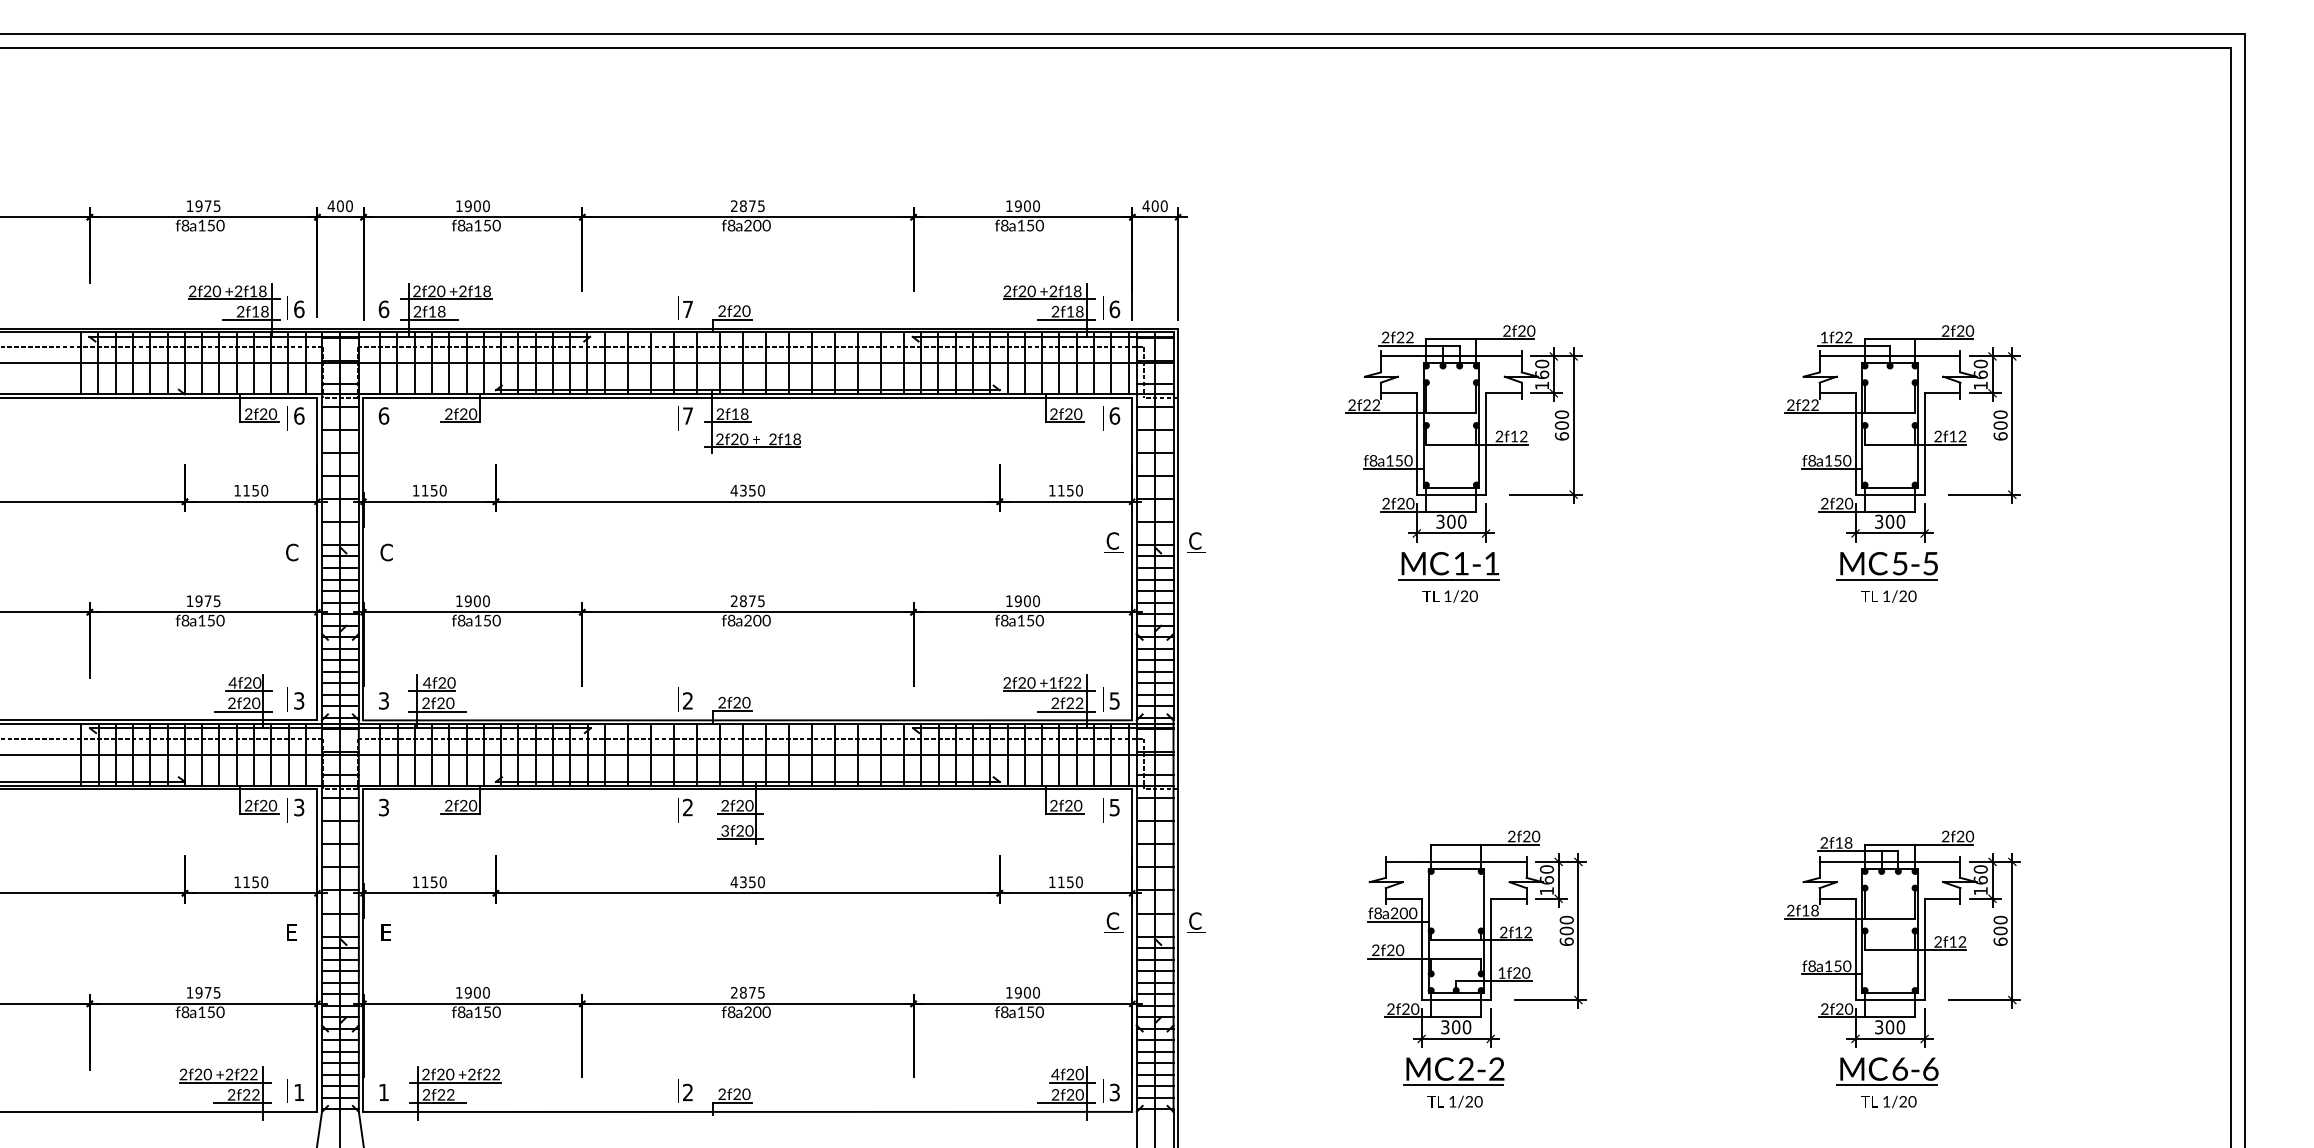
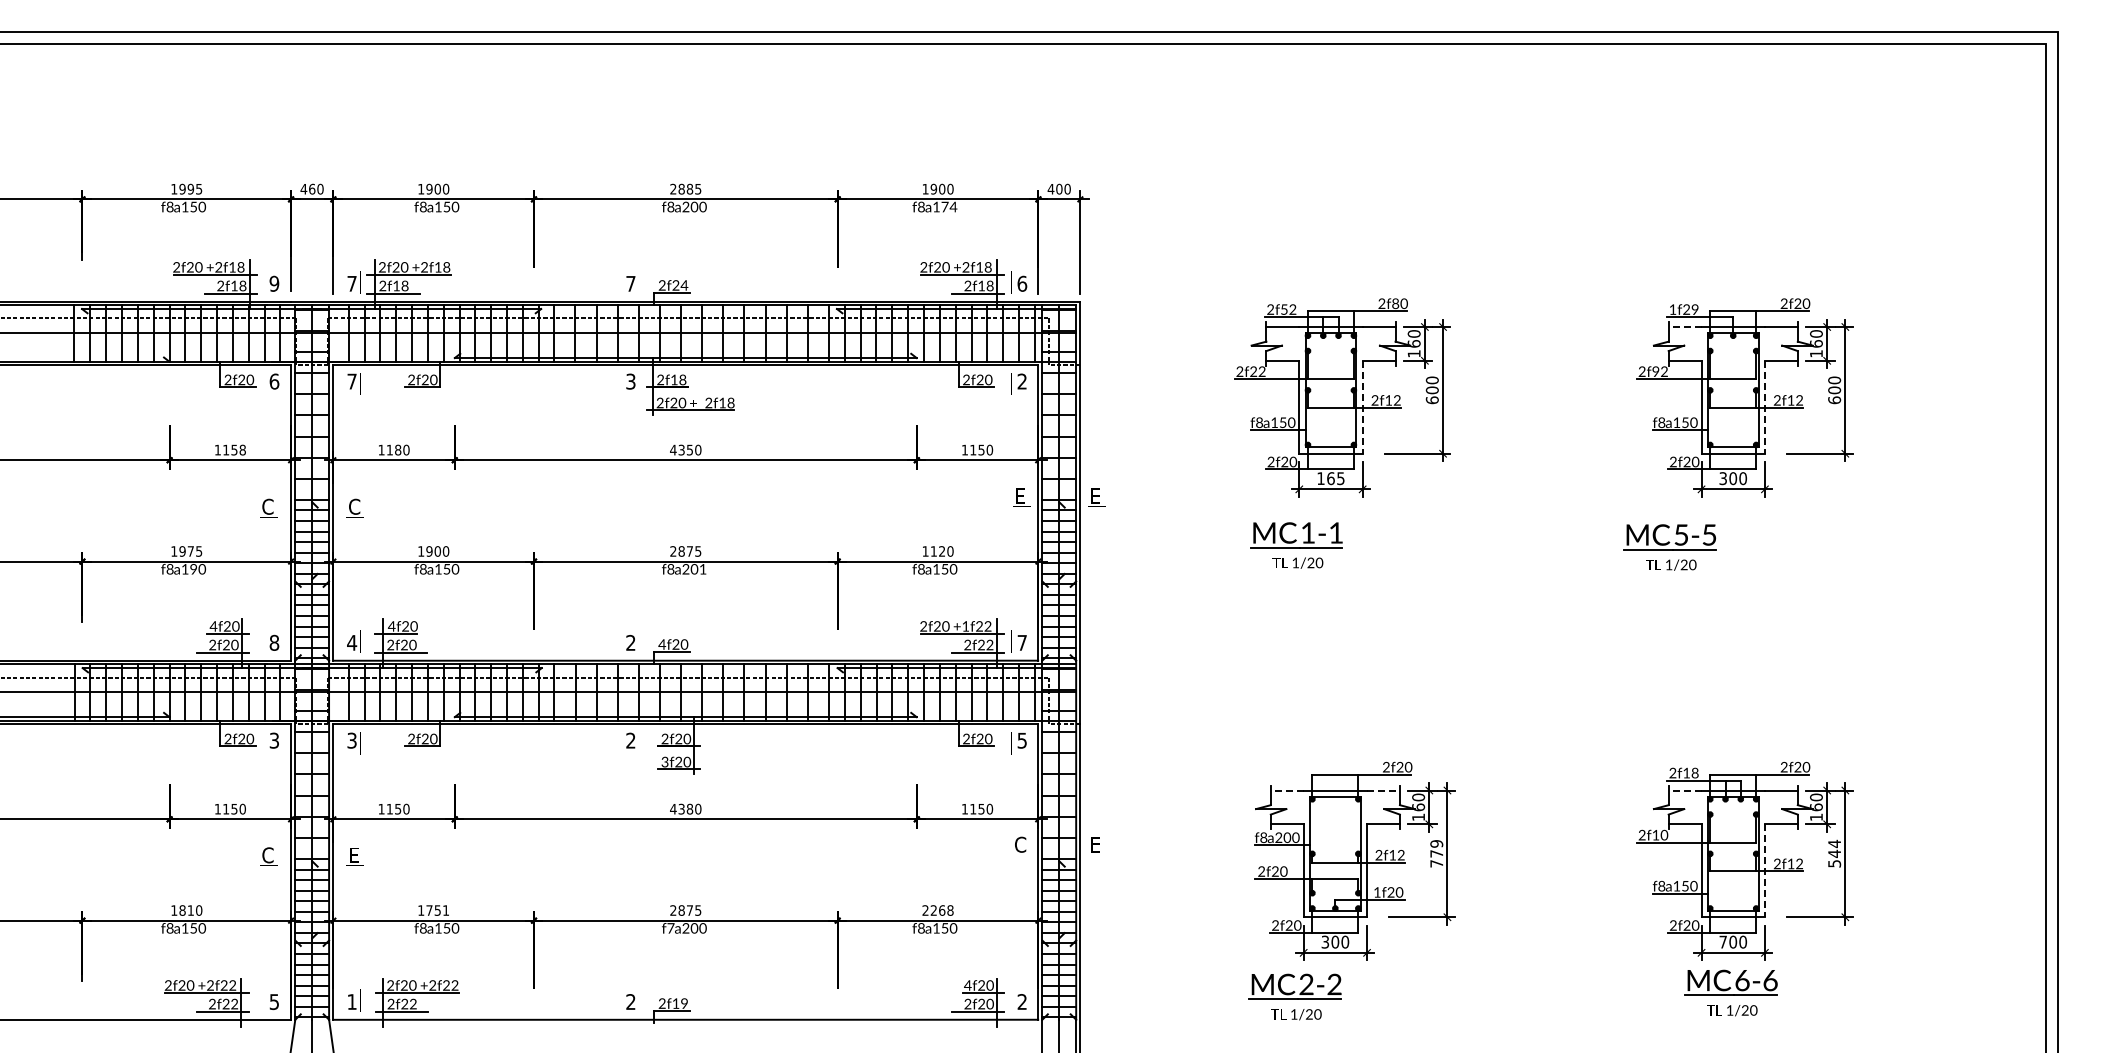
text: (207, 205) -> (190, 188), 1975 -> 1995
text: (340, 205) -> (312, 188), 400 -> 460
text: (751, 205) -> (689, 188), 2875 -> 2885
text: (1035, 225) -> (949, 206), a150 -> a174
text: (299, 309) -> (274, 283), 6 -> 9
text: (383, 309) -> (351, 283), 6 -> 7
text: (746, 311) -> (684, 285), 2f20 -> 2f24
text: (1521, 330) -> (1395, 303), 2f20 -> 2f80
text: (1399, 337) -> (1283, 309), 2f22 -> 2f52
text: (1847, 337) -> (1694, 309), 1f22 -> 1f29
line: (1836, 356) -> (1684, 327), solid -> dashed
text: (1805, 406) -> (1655, 372), 2f22 -> 2f92
text: (383, 415) -> (351, 381), 6 -> 7
text: (687, 415) -> (630, 381), 7 -> 3
text: (1115, 415) -> (1022, 381), 6 -> 2
line: (1485, 444) -> (1362, 407), solid -> dashed
line: (1924, 444) -> (1764, 407), solid -> dashed
text: (434, 490) -> (398, 449), 1150 -> 1180
text: (264, 491) -> (242, 450), 1150 -> 1158
text: (1450, 521) -> (1330, 478), 300 -> 165
text: (1112, 541) -> (1020, 496), C -> E
text: (1194, 541) -> (1095, 496), C -> E
part: (1448, 577) -> (1296, 545), moved
part: (1887, 577) -> (1669, 547), moved
text: (1022, 601) -> (937, 551), 1900 -> 1120
text: (210, 620) -> (193, 569), a150 -> a190
text: (766, 620) -> (702, 569), a200 -> a201
text: (299, 700) -> (274, 642), 3 -> 8
text: (384, 700) -> (352, 642), 3 -> 4
text: (1113, 700) -> (1021, 642), 5 -> 7
text: (722, 702) -> (662, 644), 2f20 -> 4f20
line: (1402, 861) -> (1286, 790), solid -> dashed
line: (1508, 861) -> (1383, 790), solid -> dashed
line: (1836, 861) -> (1684, 790), solid -> dashed
text: (751, 881) -> (689, 808), 4350 -> 4380
text: (1815, 910) -> (1664, 835), 2f18 -> 2f10
text: (1194, 920) -> (1095, 844), C -> E
text: (1566, 930) -> (1436, 853), 600 -> 779
text: (2000, 930) -> (1834, 853), 600 -> 544
text: (291, 932) -> (267, 855), E -> C
line: (1924, 950) -> (1764, 871), solid -> dashed
text: (207, 992) -> (190, 910), 1975 -> 1810
text: (477, 992) -> (437, 910), 1900 -> 1751
text: (1022, 992) -> (937, 910), 1900 -> 2268
text: (731, 1012) -> (670, 928), f8 -> f7
text: (1878, 1026) -> (1722, 941), 300 -> 700
part: (1453, 1082) -> (1294, 996), moved
text: (298, 1093) -> (273, 1002), 1 -> 5
text: (1113, 1093) -> (1021, 1002), 3 -> 2
text: (742, 1094) -> (680, 1003), 2f20 -> 2f19

